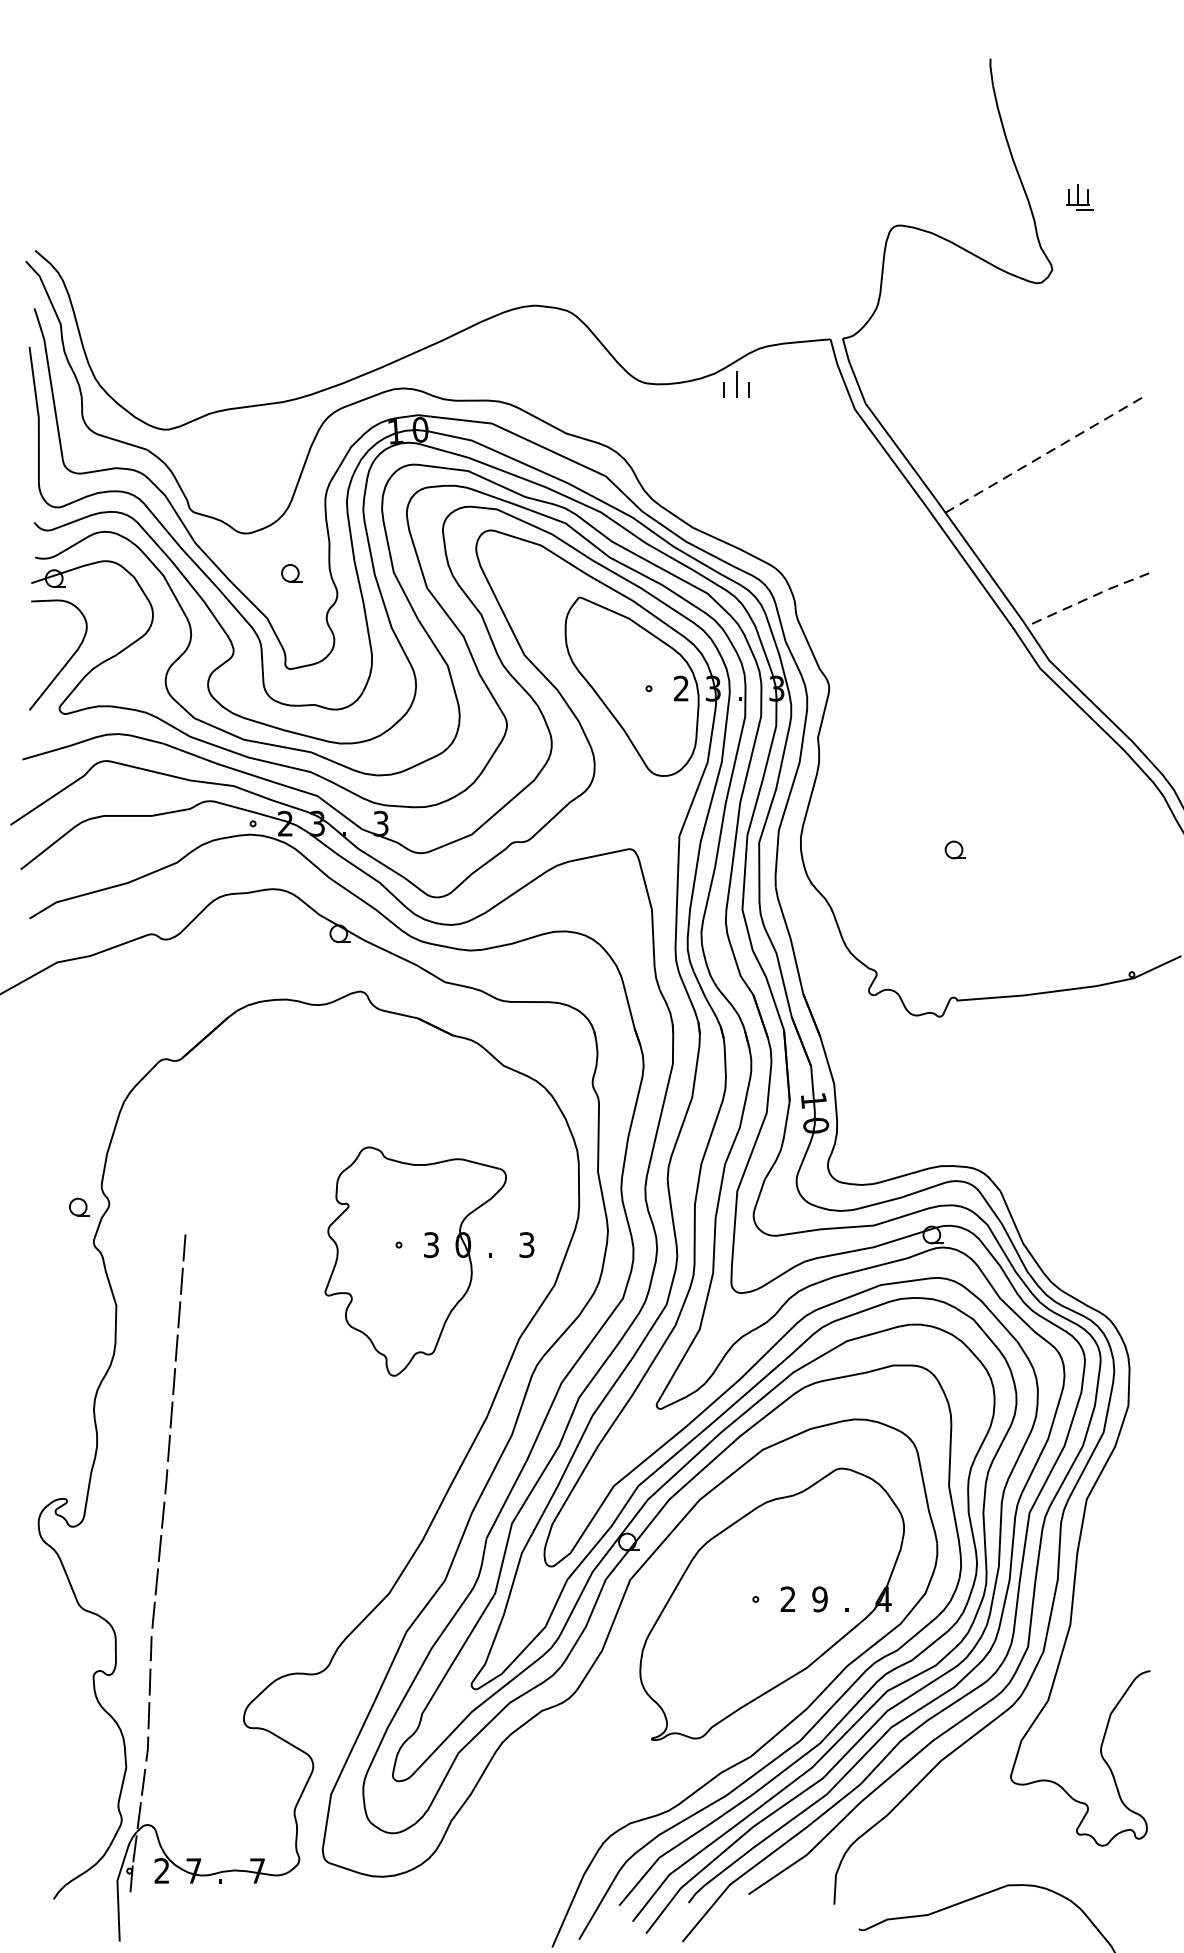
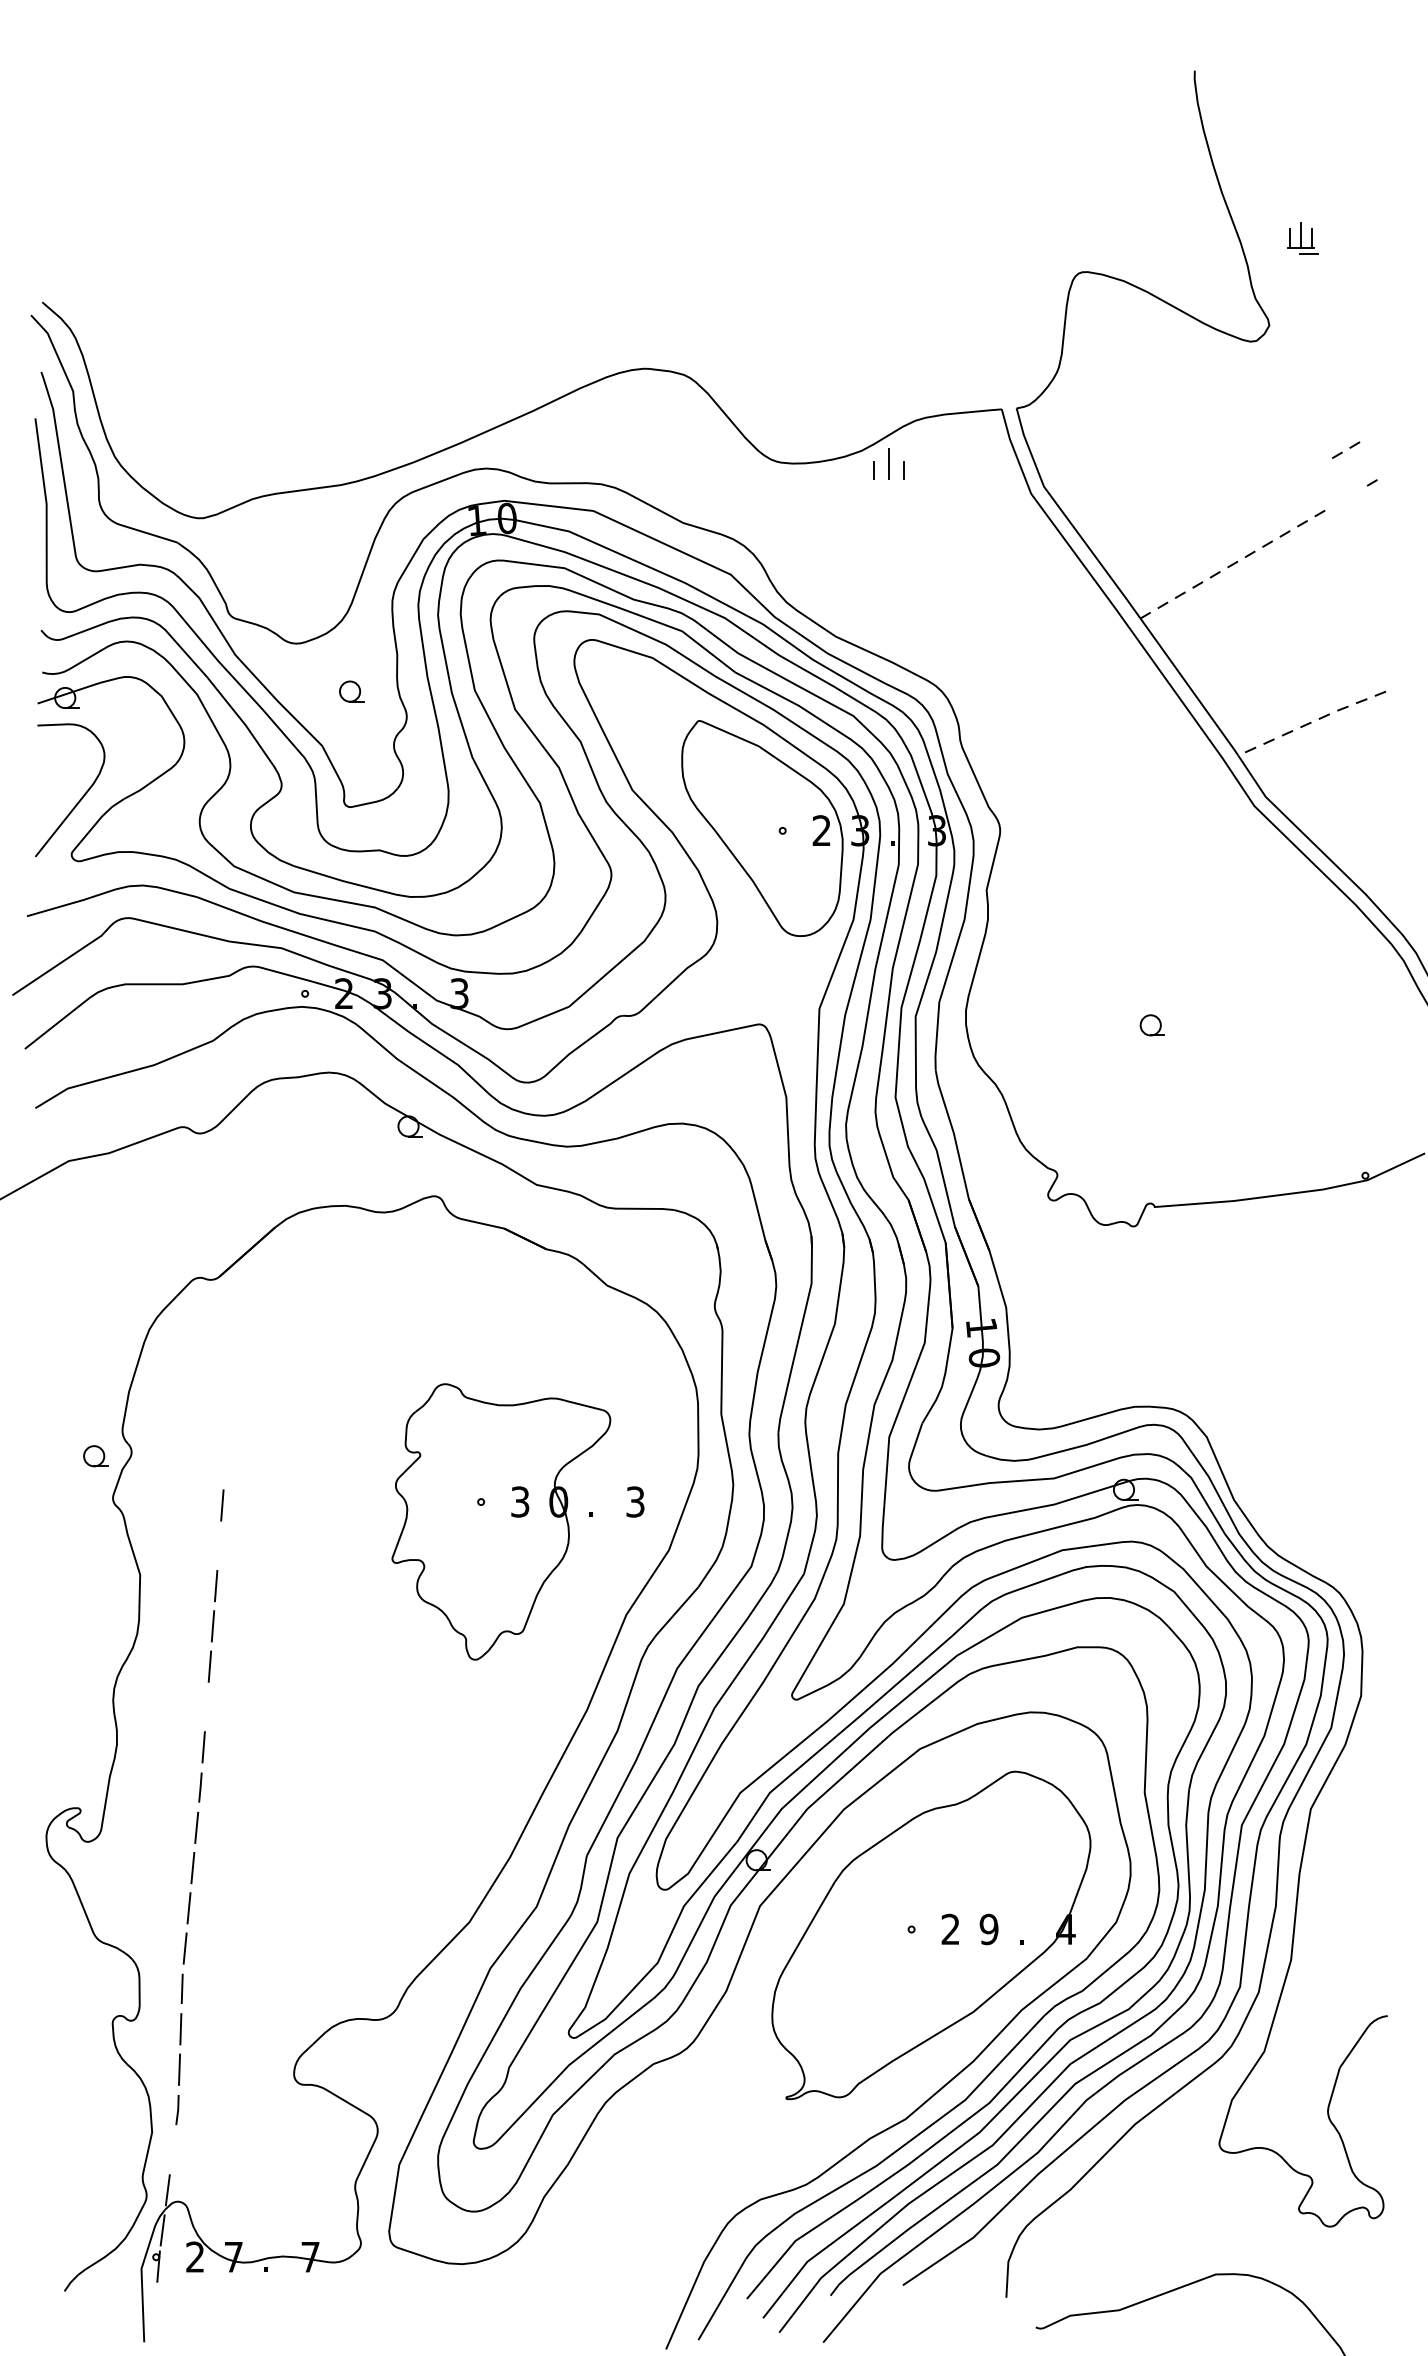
part: (1116, 412) -> (1346, 449), moved
line: (182, 1281) -> (219, 1545), removed
line: (171, 1414) -> (206, 1706), removed
line: (143, 1782) -> (172, 2150), removed

